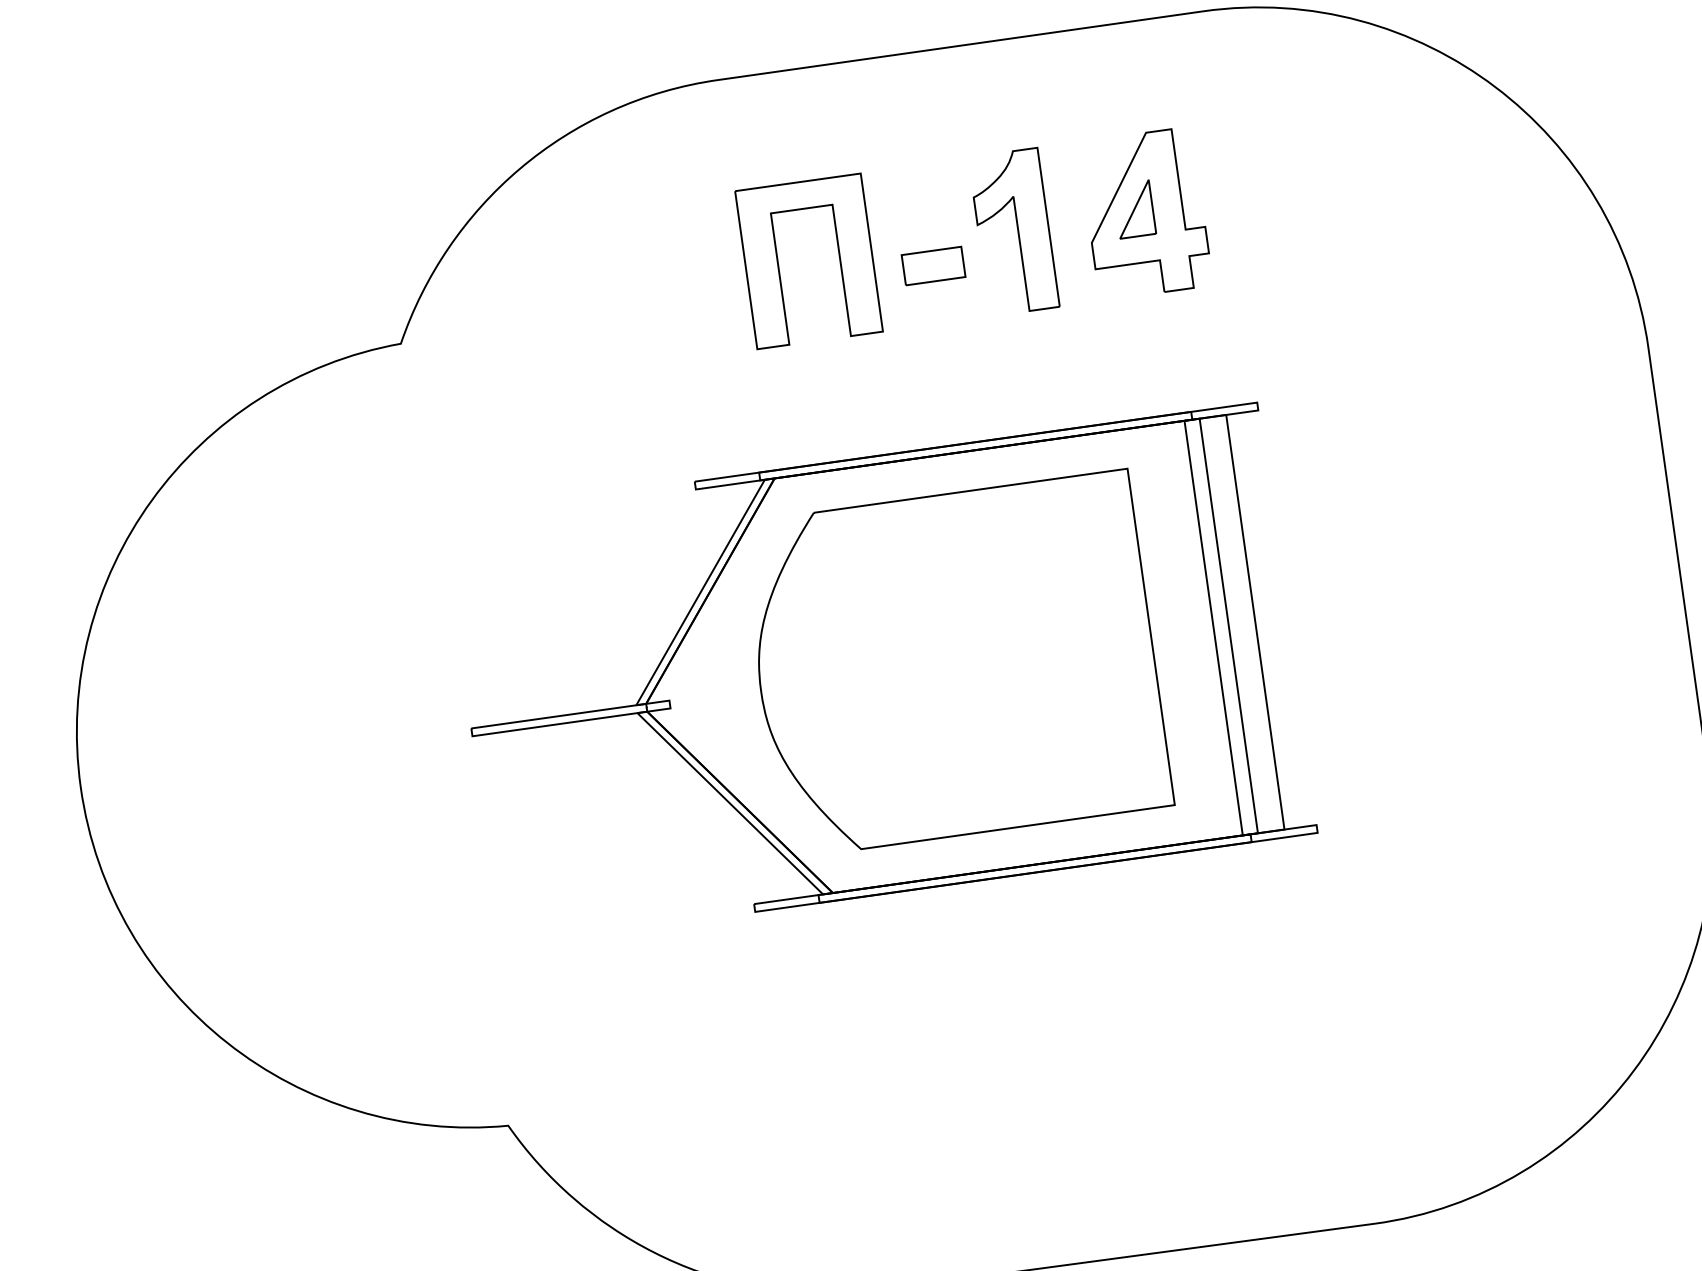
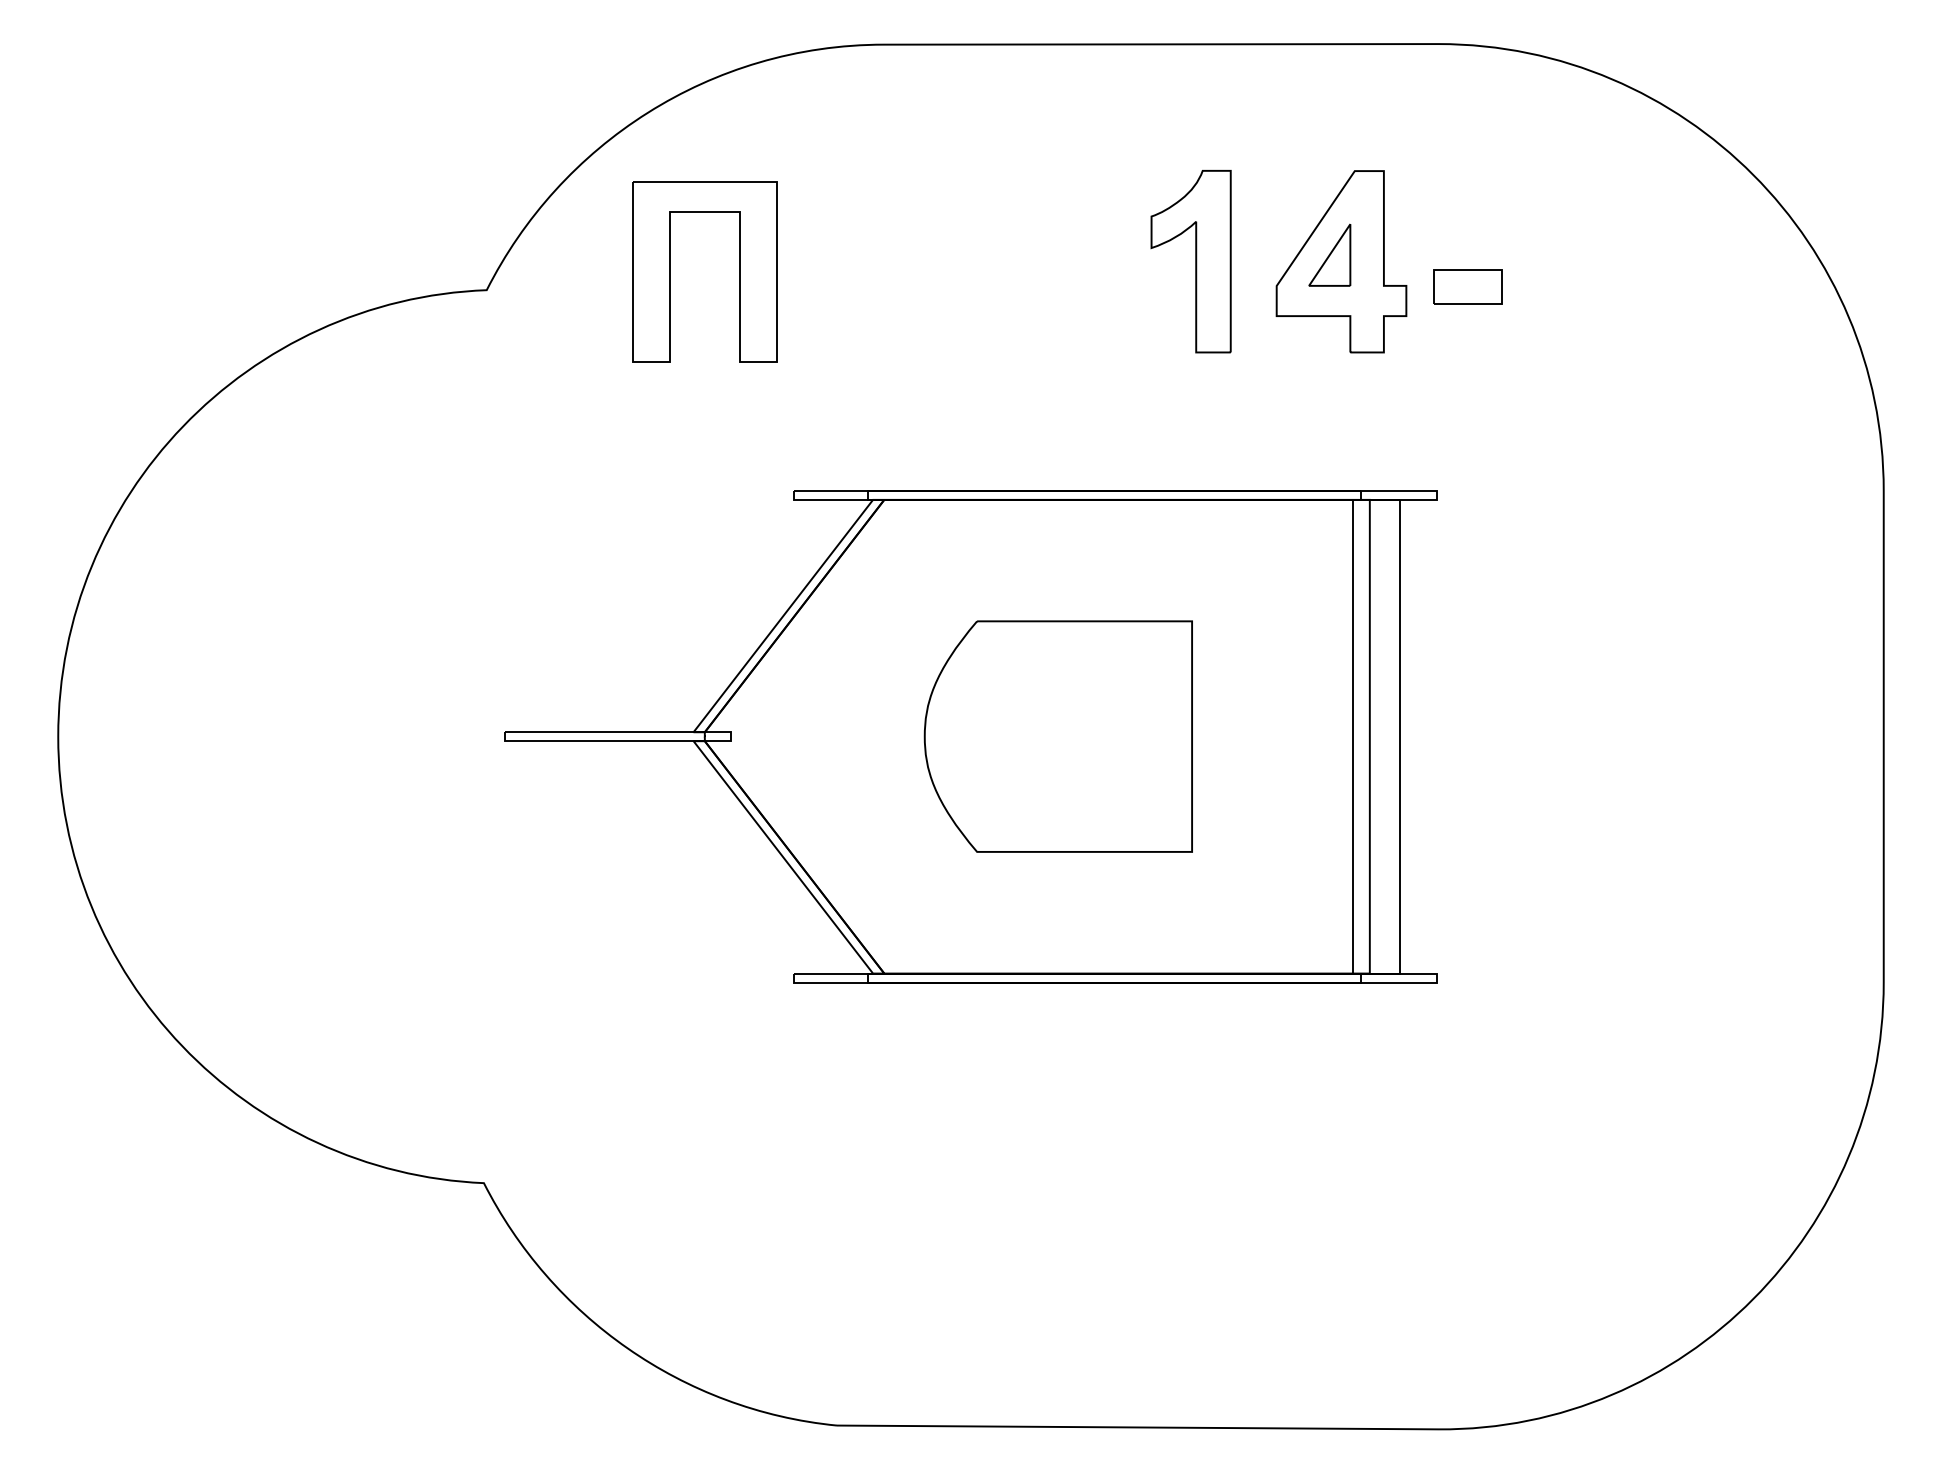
part: (778, 265) -> (670, 271), moved
part: (933, 265) -> (1467, 286), moved
part: (956, 664) -> (1058, 736), size x0.6

